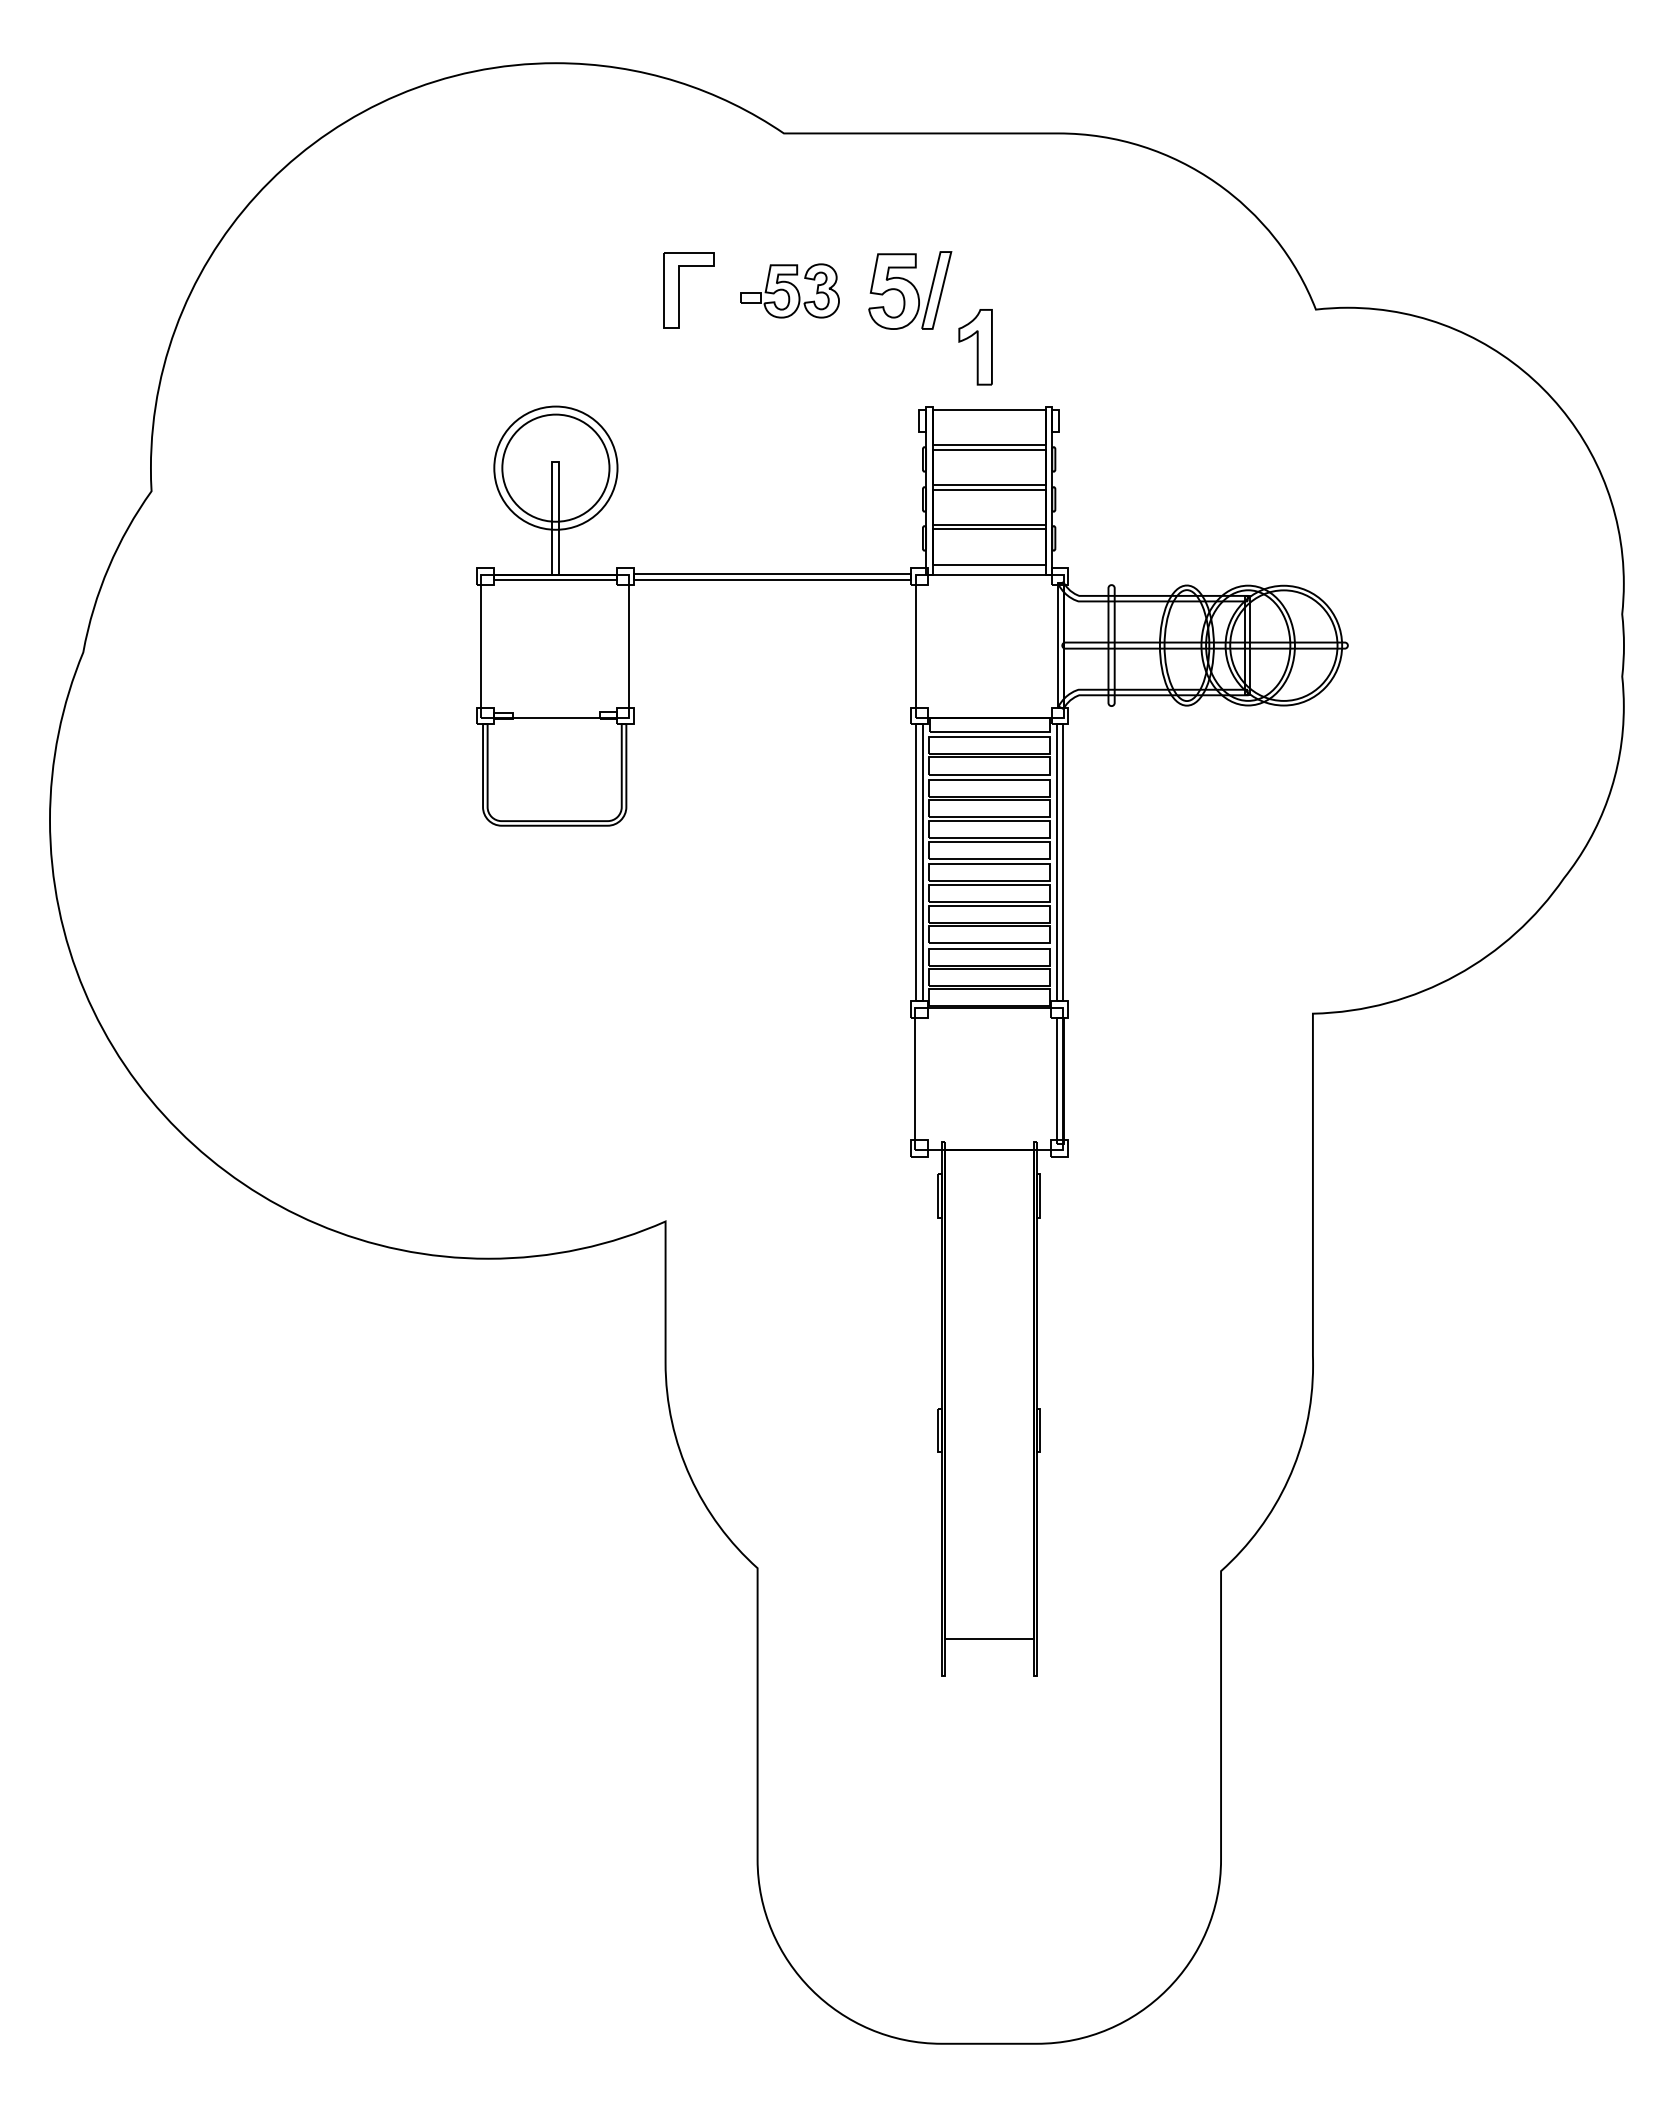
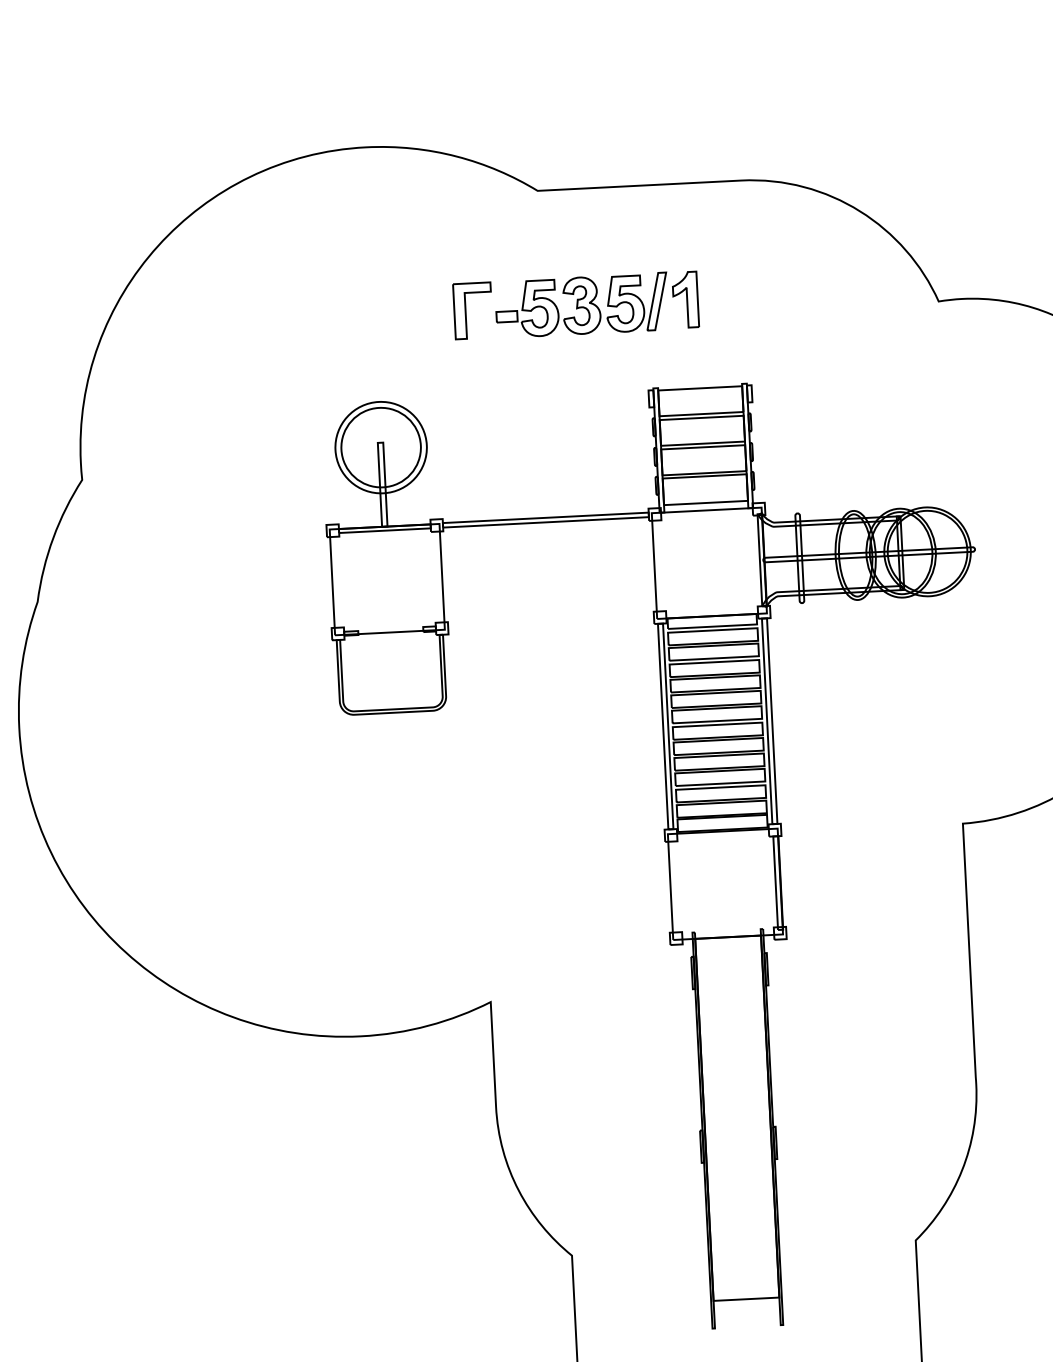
part: (789, 290) -> (547, 307), size x1.43
part: (975, 347) -> (685, 300), moved

